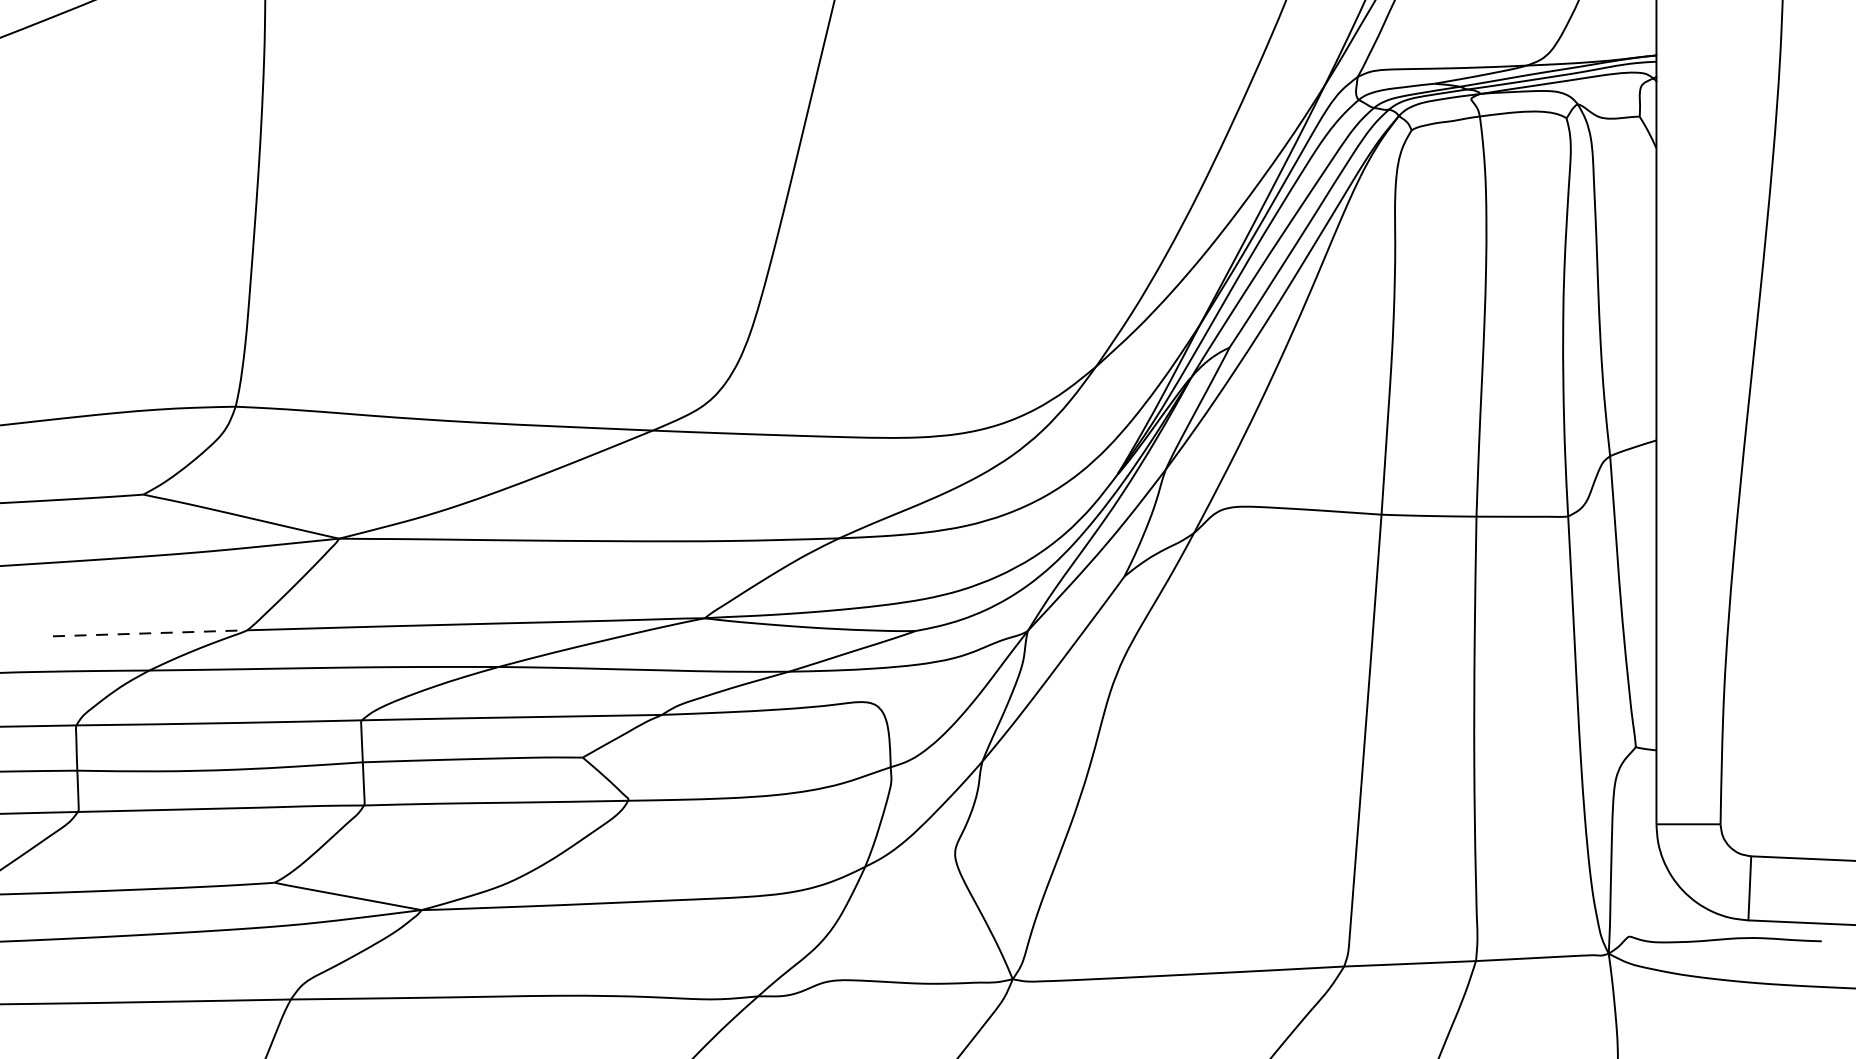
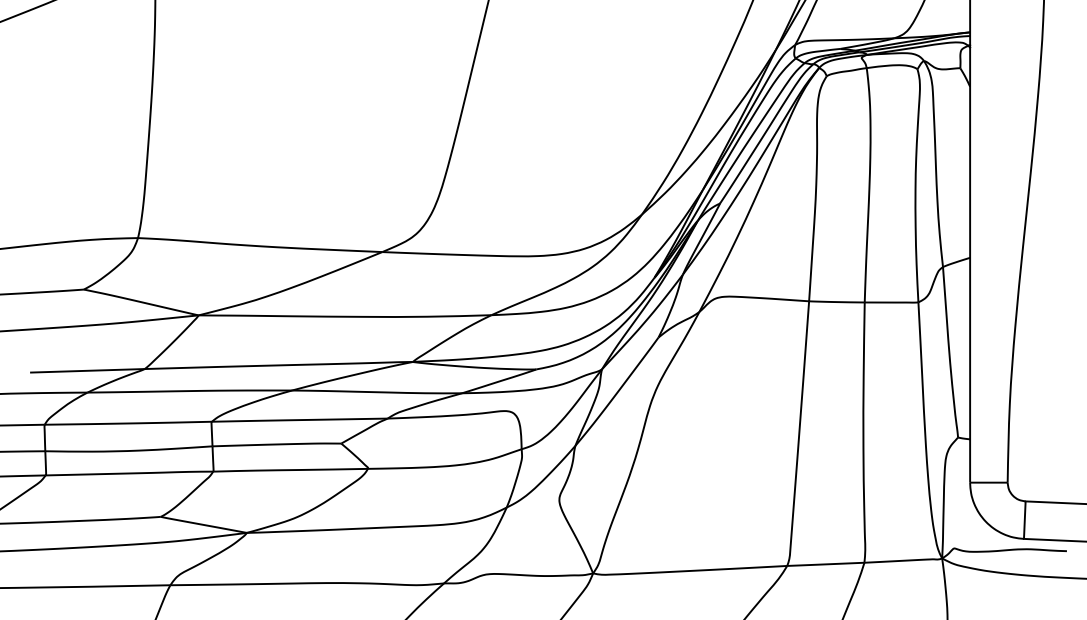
line: (149, 632) -> (87, 370), dashed -> solid

